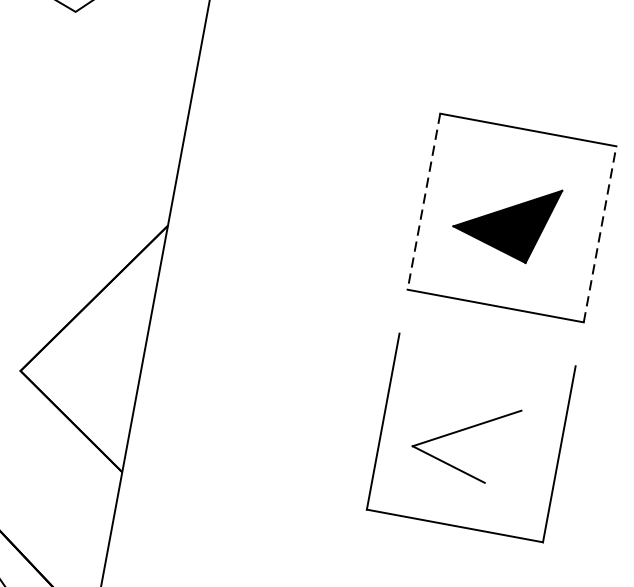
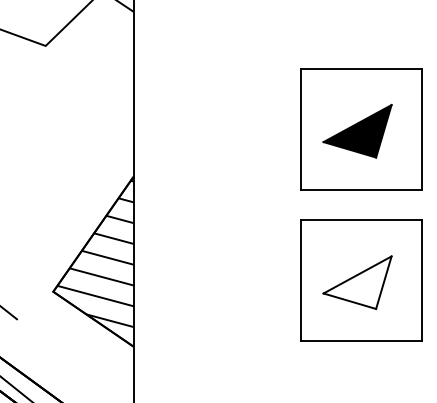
line: (423, 201) -> (300, 129), dashed -> solid
line: (600, 234) -> (422, 129), dashed -> solid
hatch: (92, 326) -> (95, 253), added
line: (487, 350) -> (361, 220), added
line: (502, 446) -> (383, 282), added

